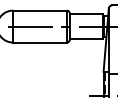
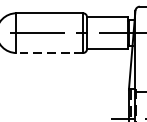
line: (39, 42) -> (49, 52), solid -> dashed

